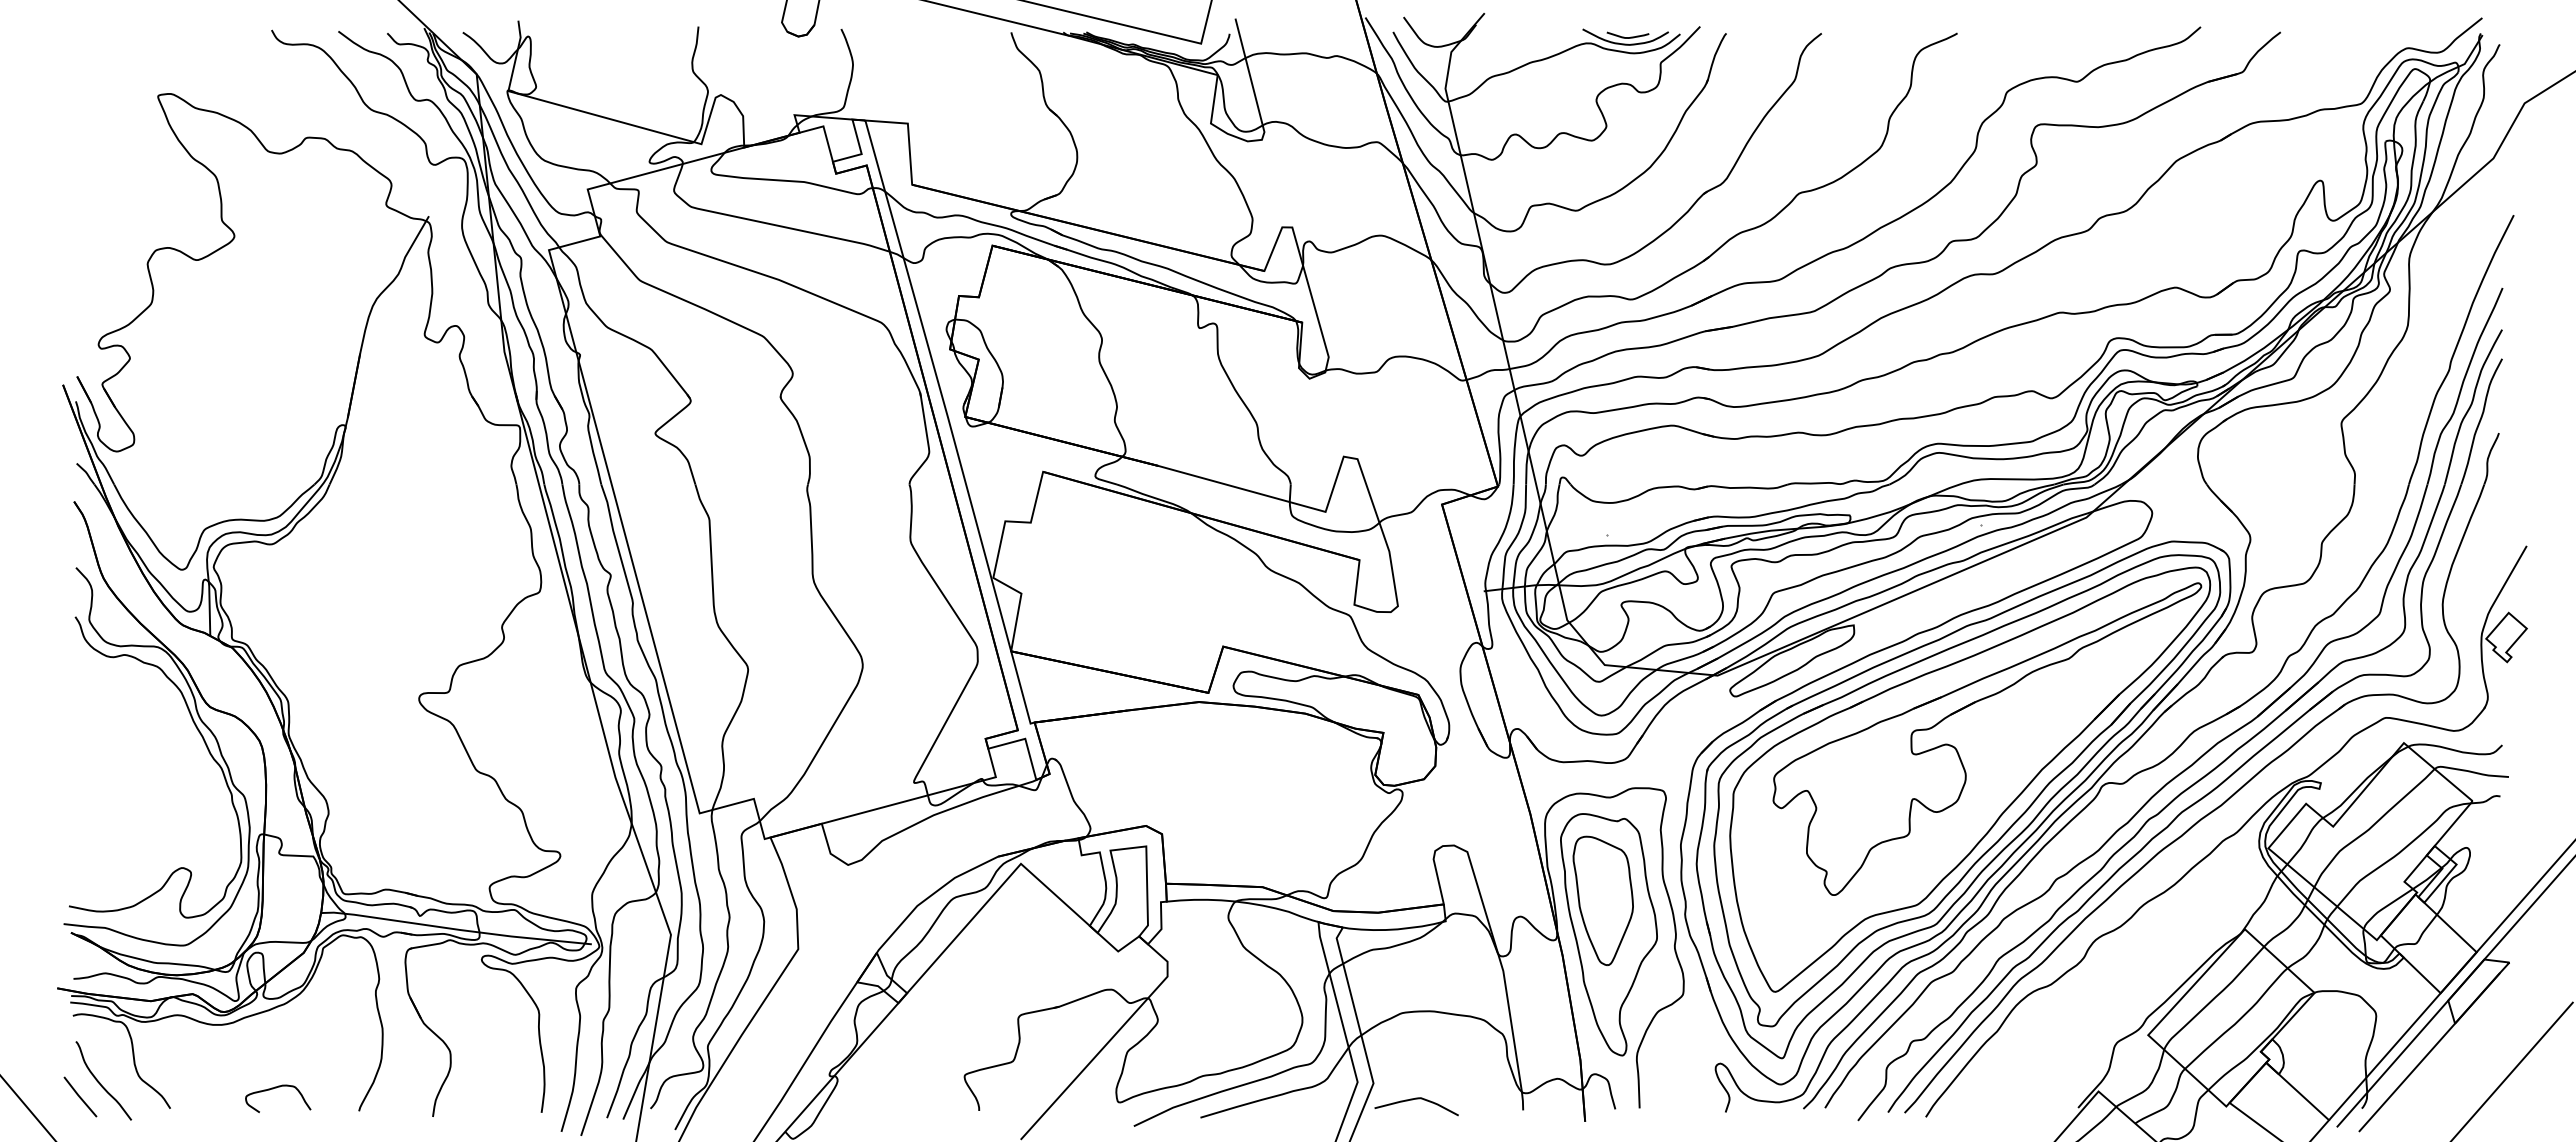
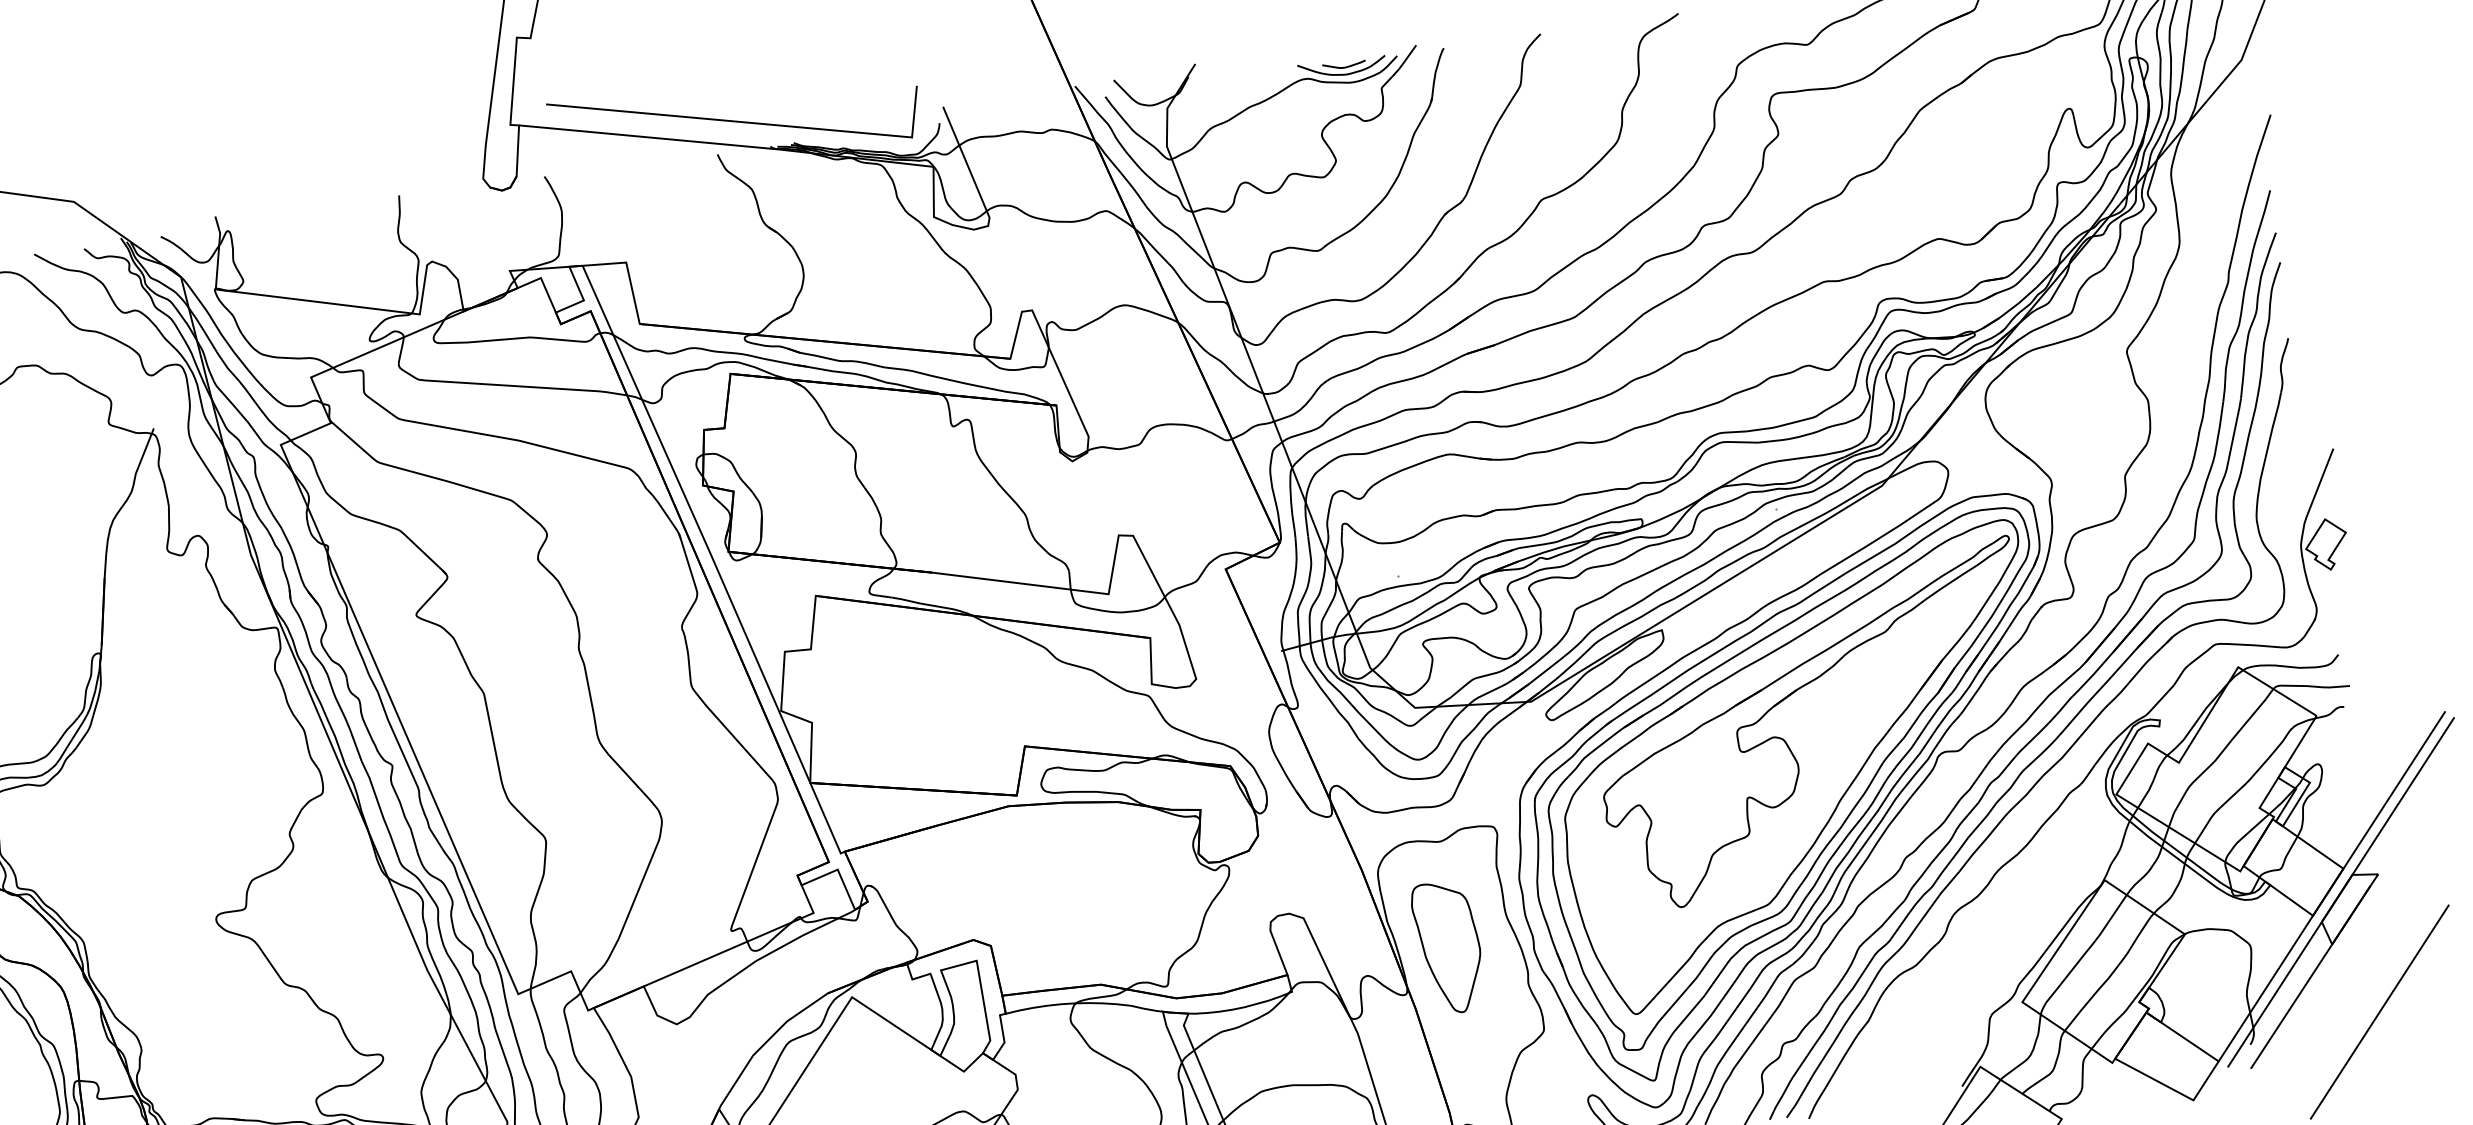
part: (1608, 934) -> (1459, 980), removed

